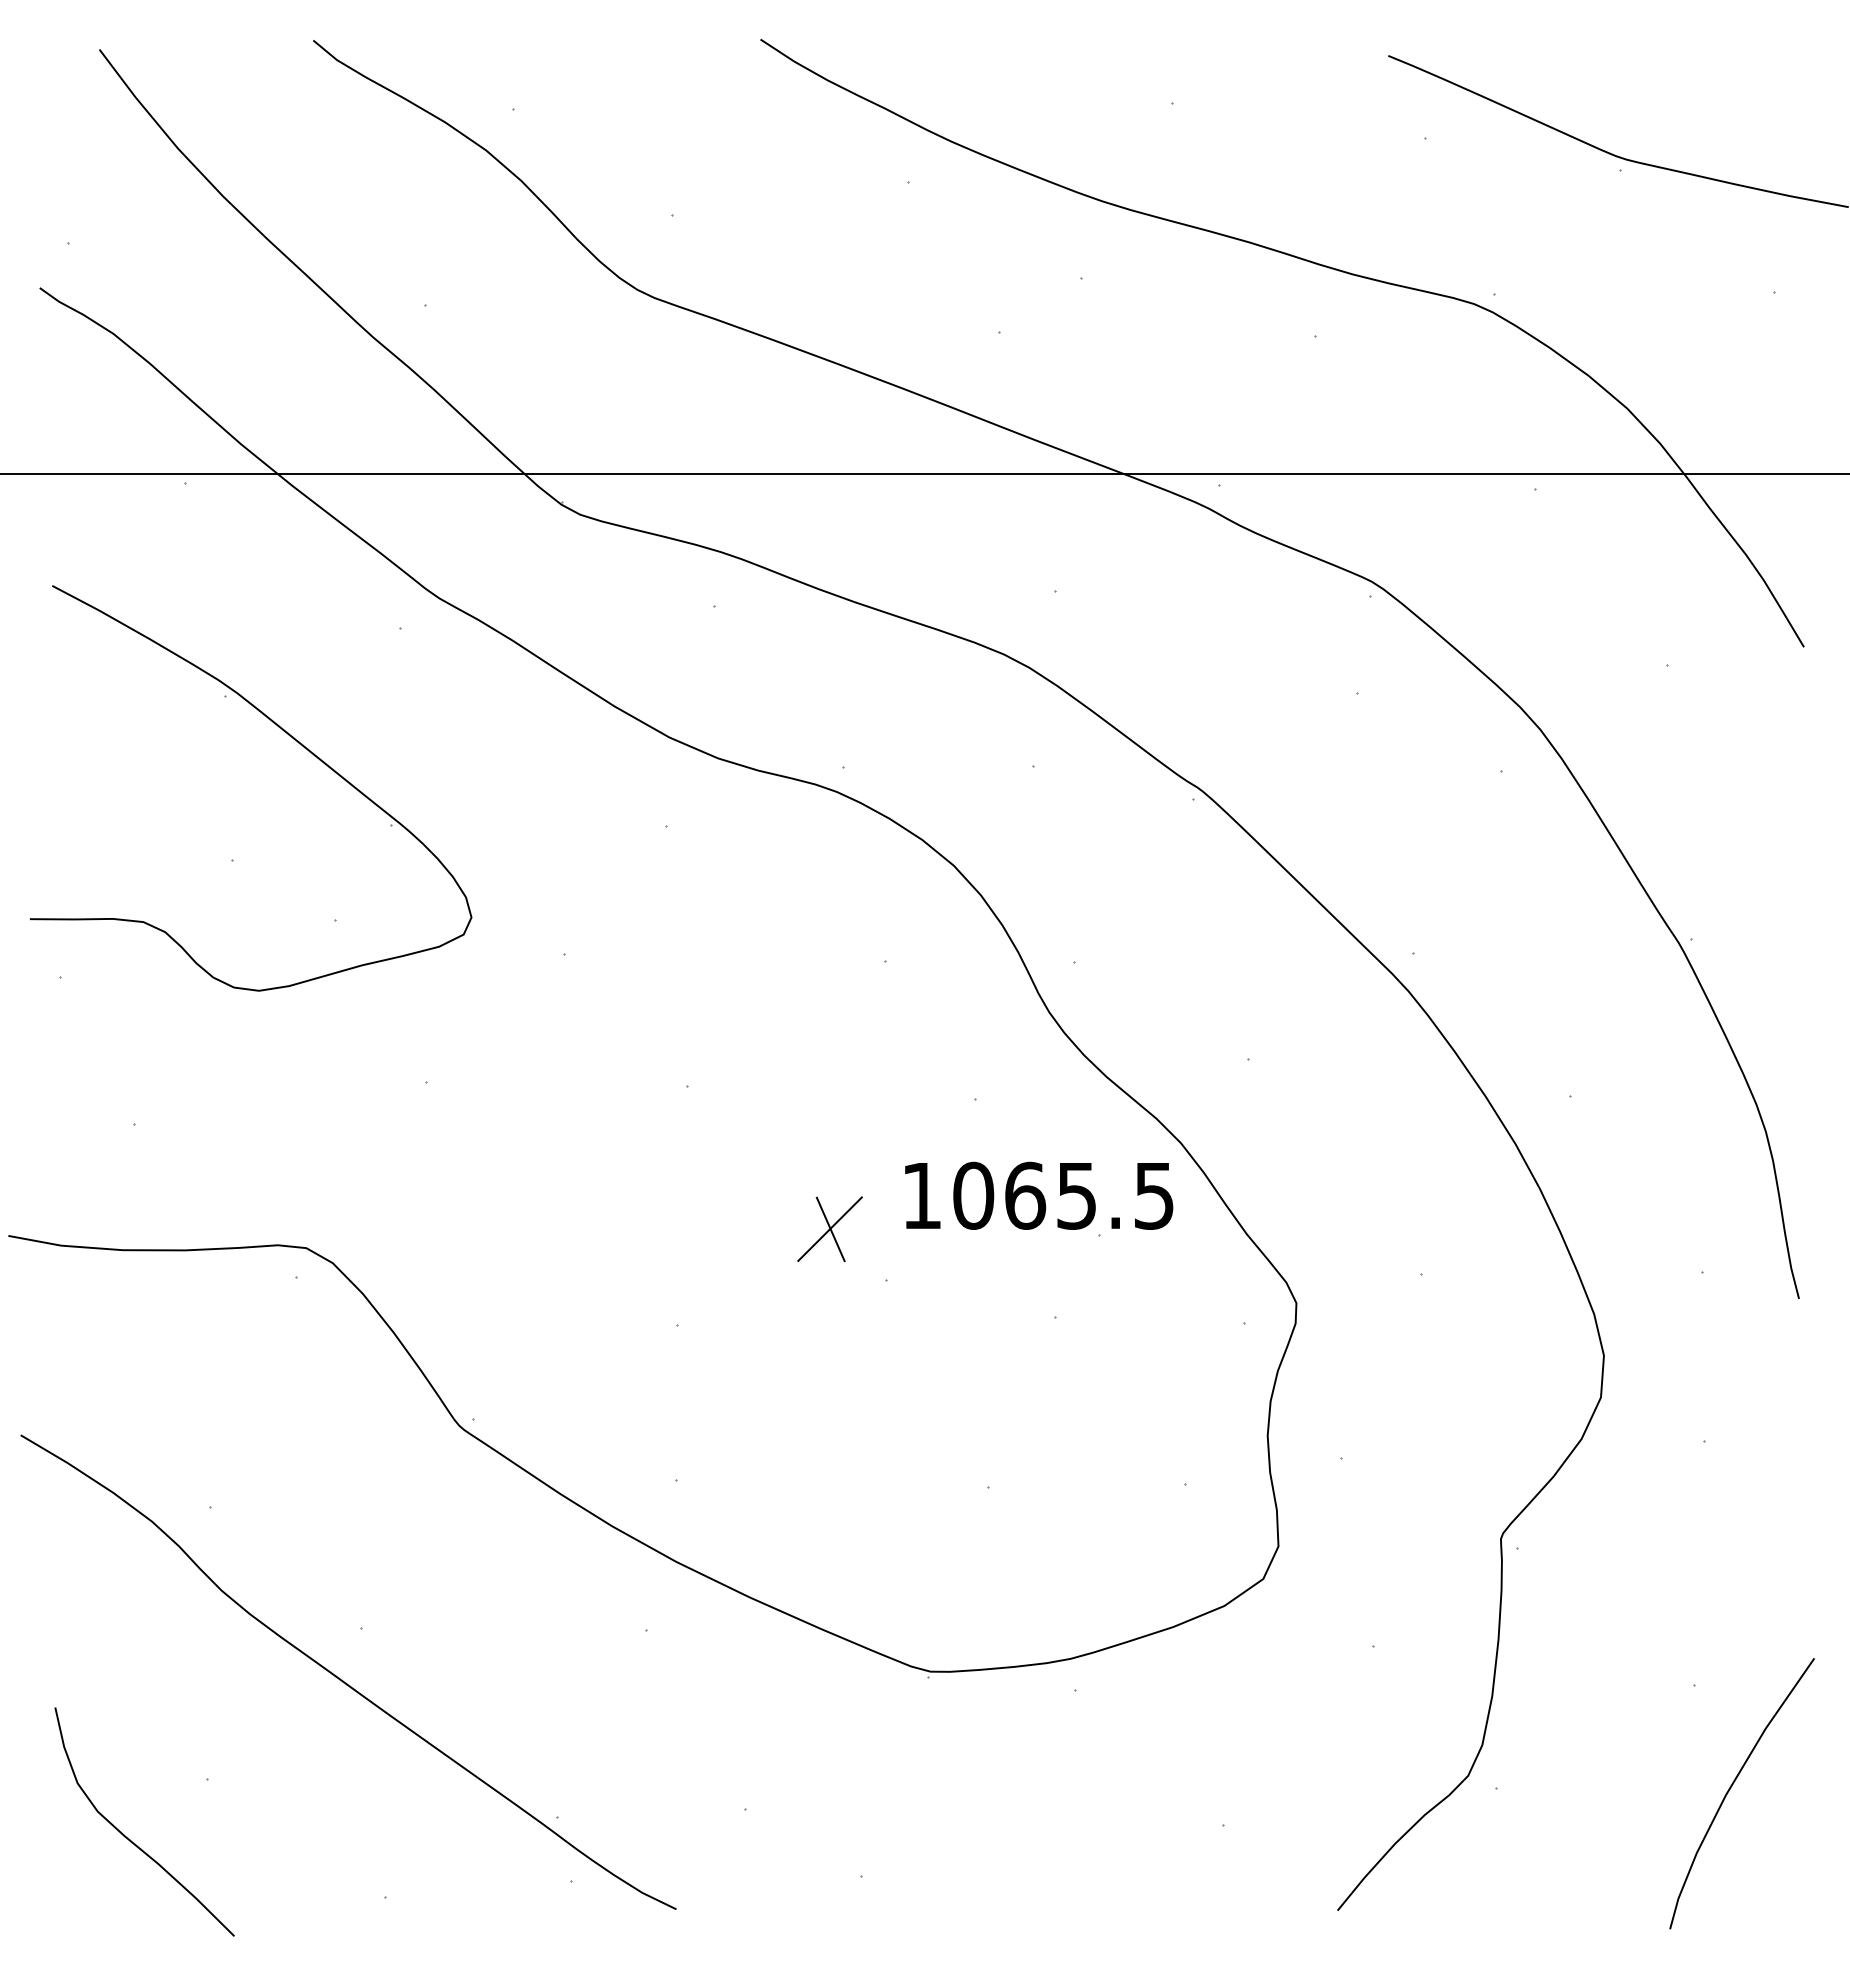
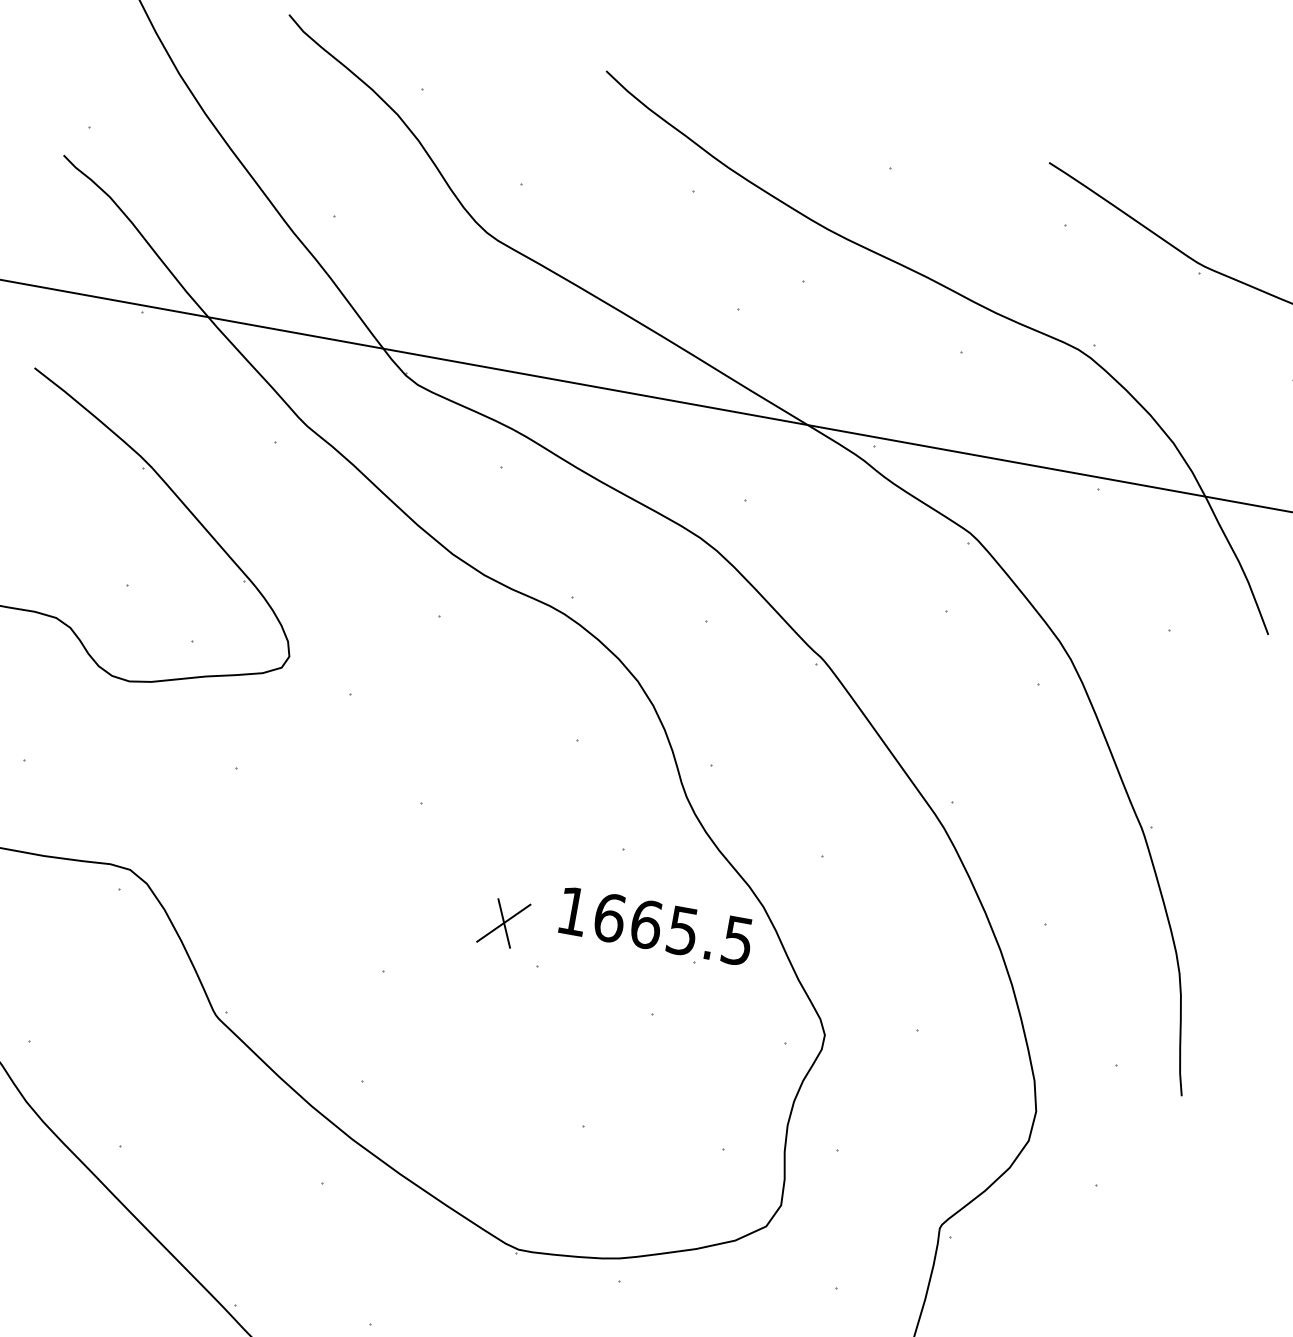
text: (973, 1195) -> (609, 917), 1065.5 -> 1665.5

